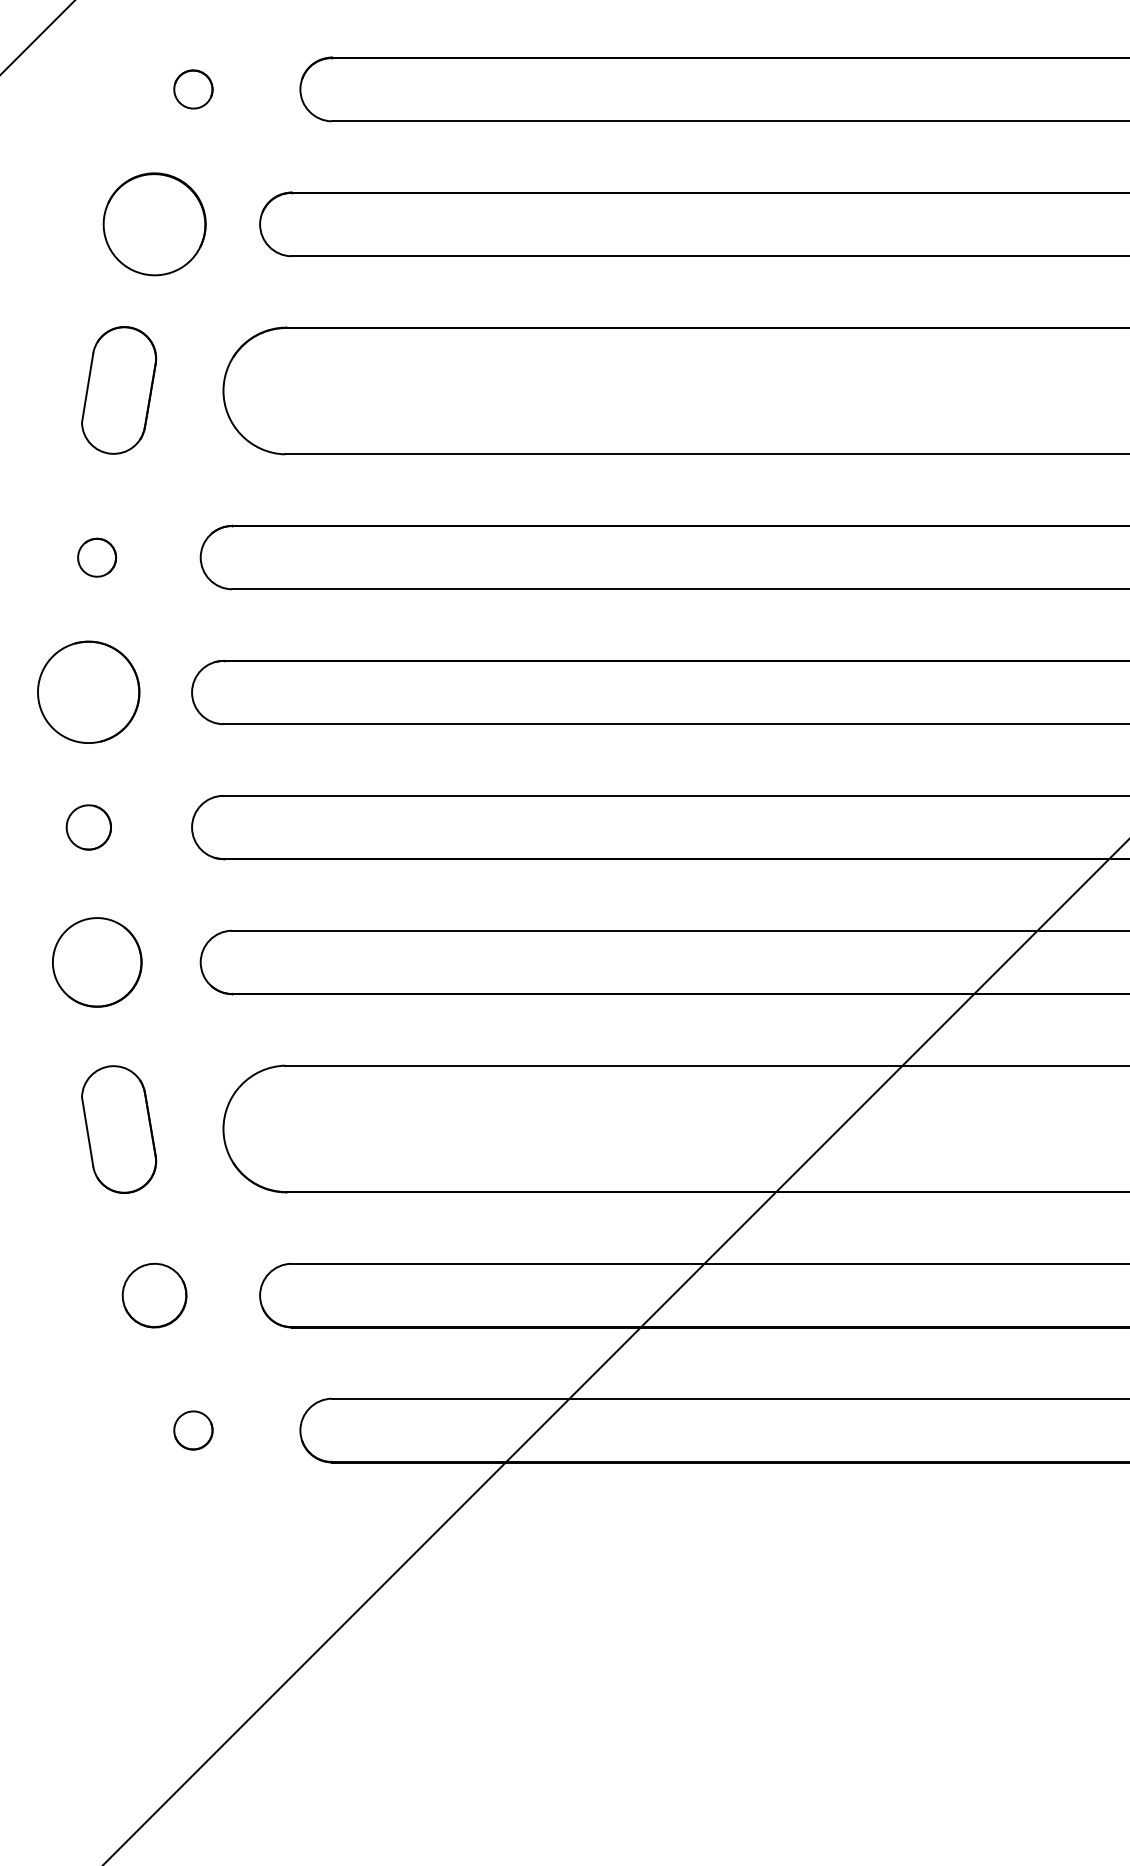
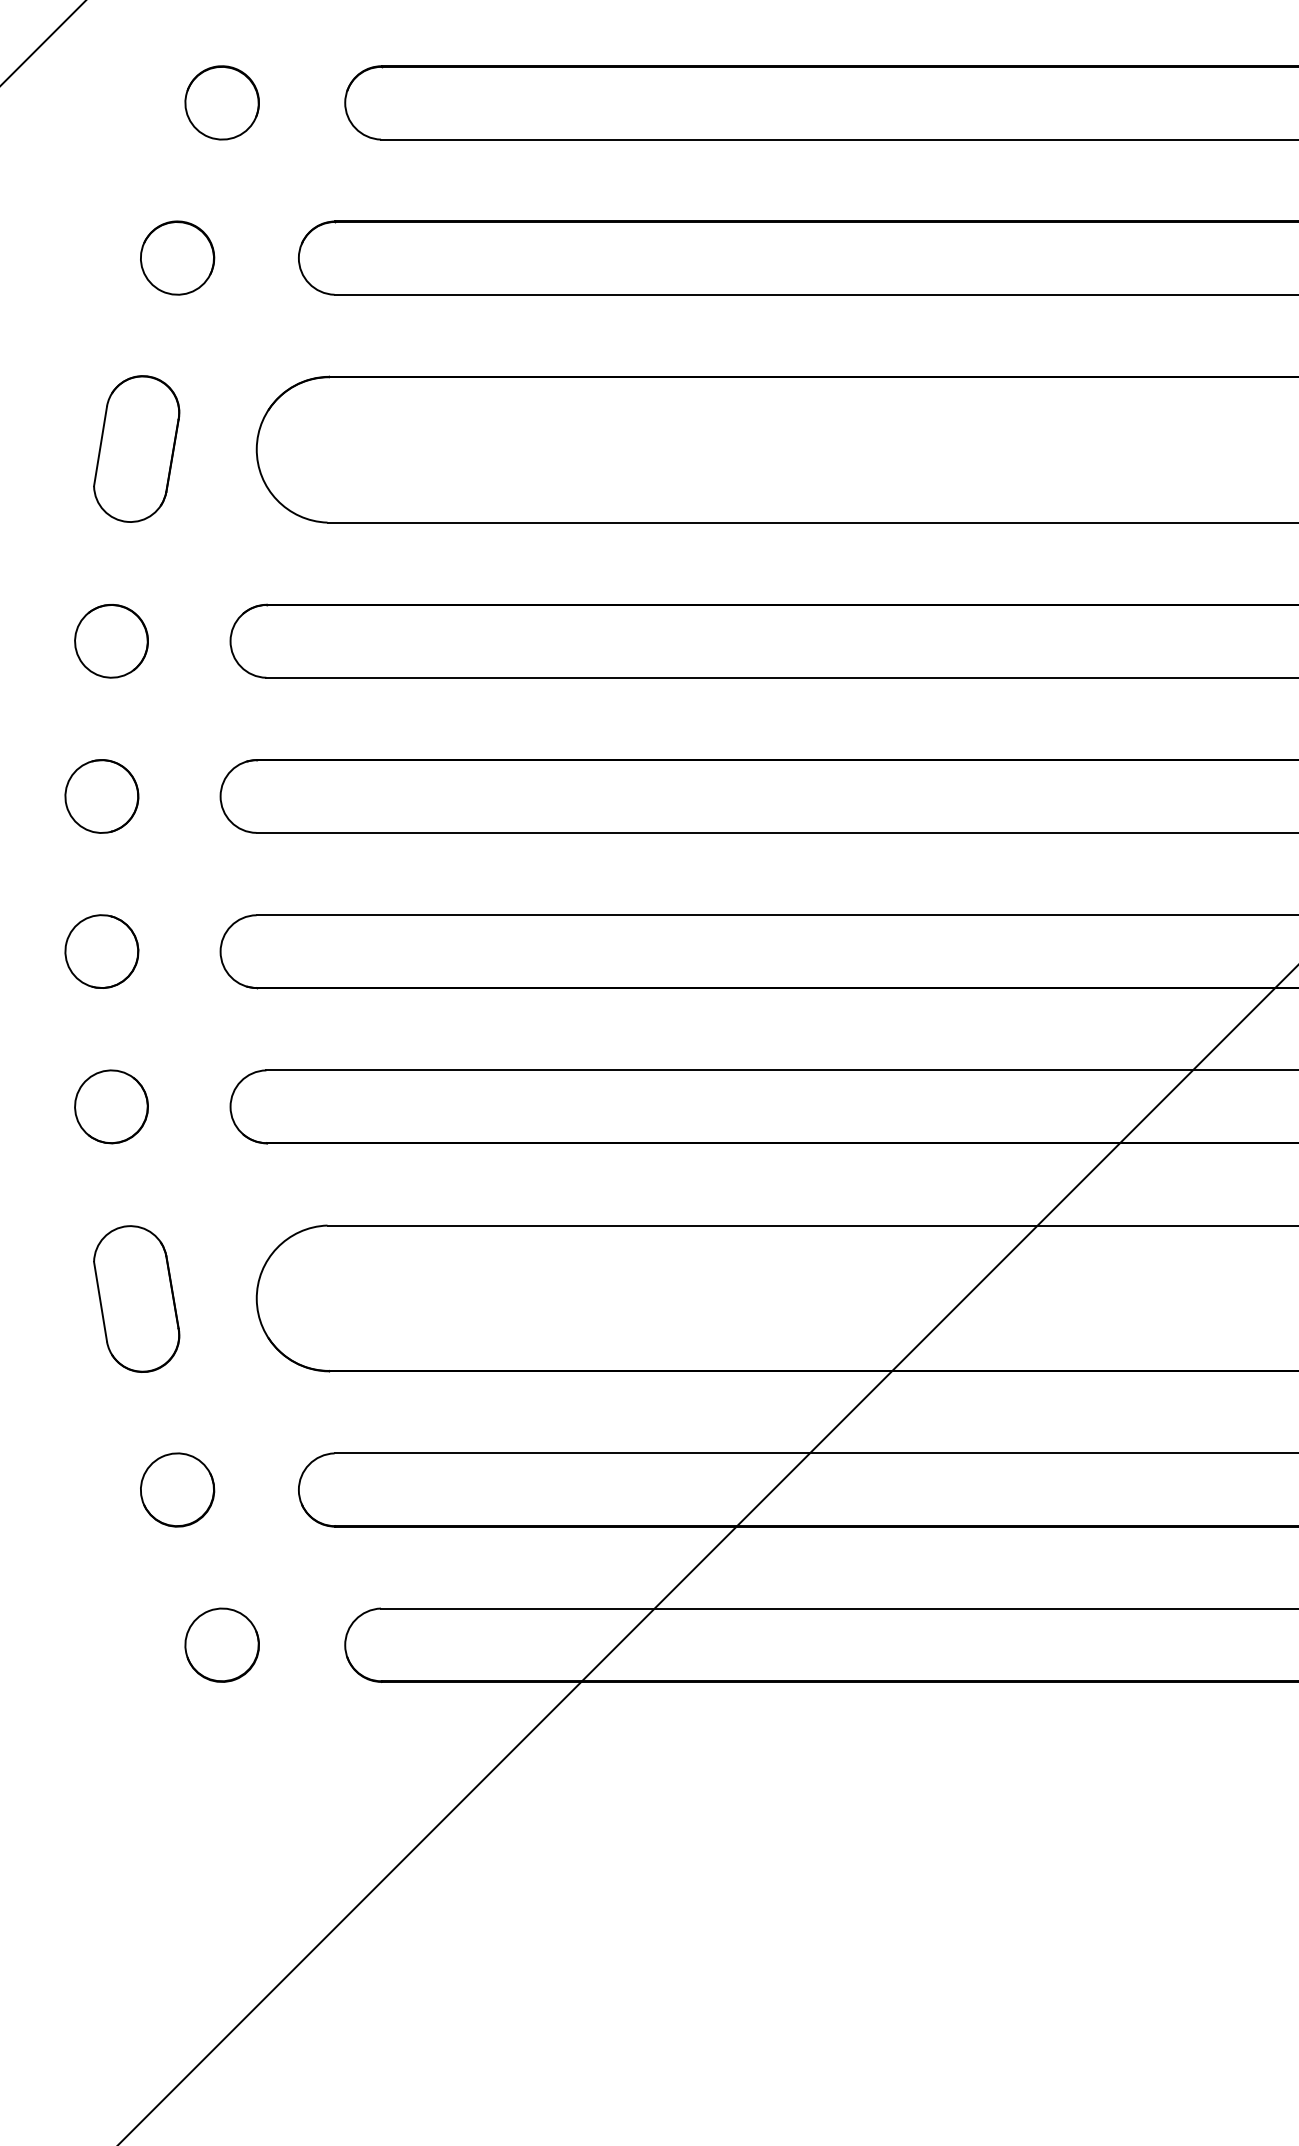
part: (193, 89) -> (222, 102), size x1.67
part: (154, 224) -> (177, 258), size x0.62
part: (96, 557) -> (110, 641), size x1.67
part: (88, 692) -> (101, 796), size x0.62
part: (88, 827) -> (101, 951), size x1.43
part: (96, 962) -> (110, 1106), size x0.71
part: (193, 1430) -> (222, 1645), size x1.67

